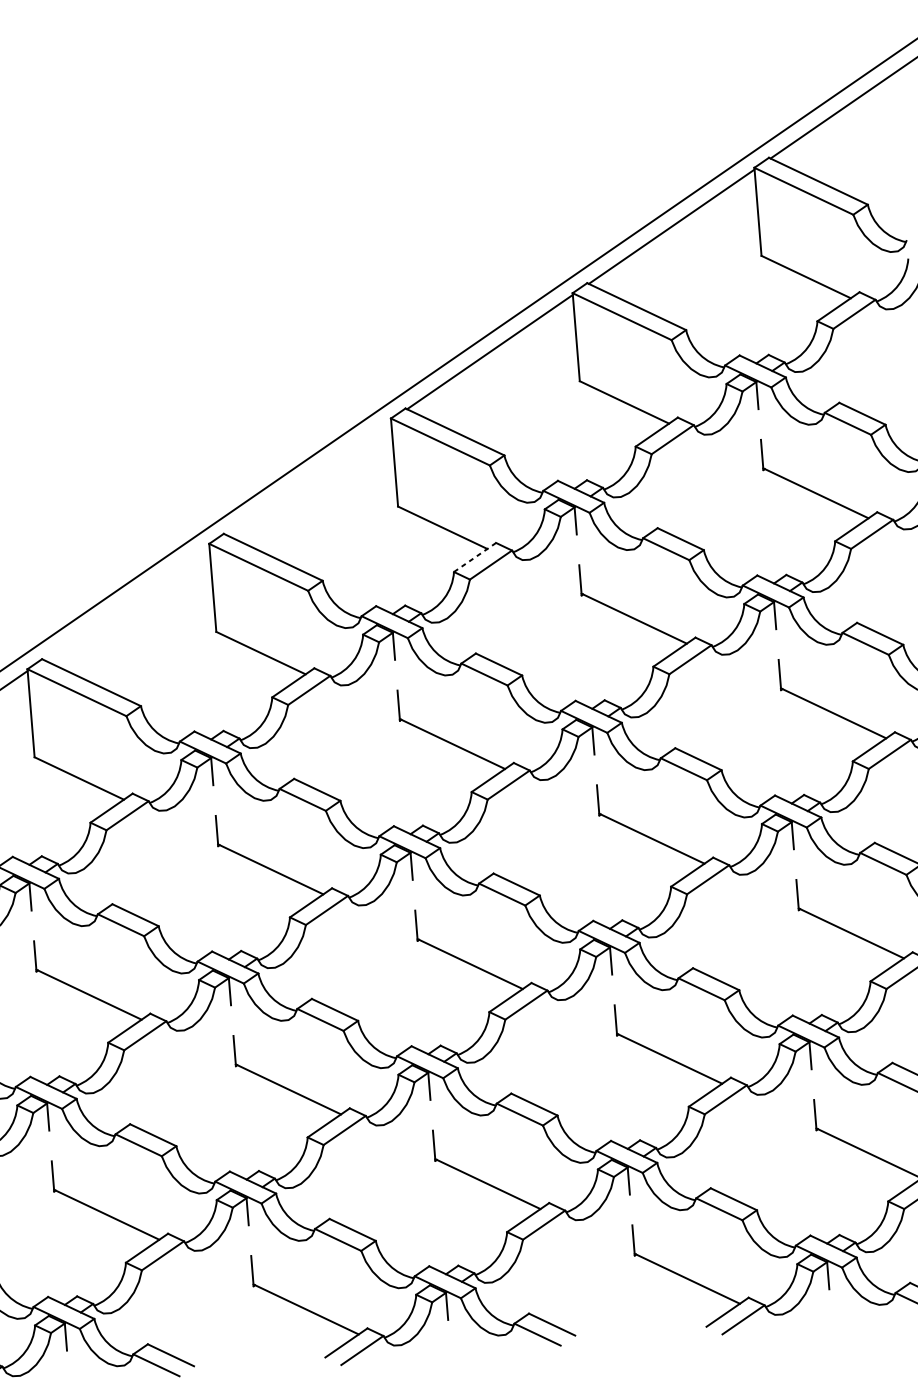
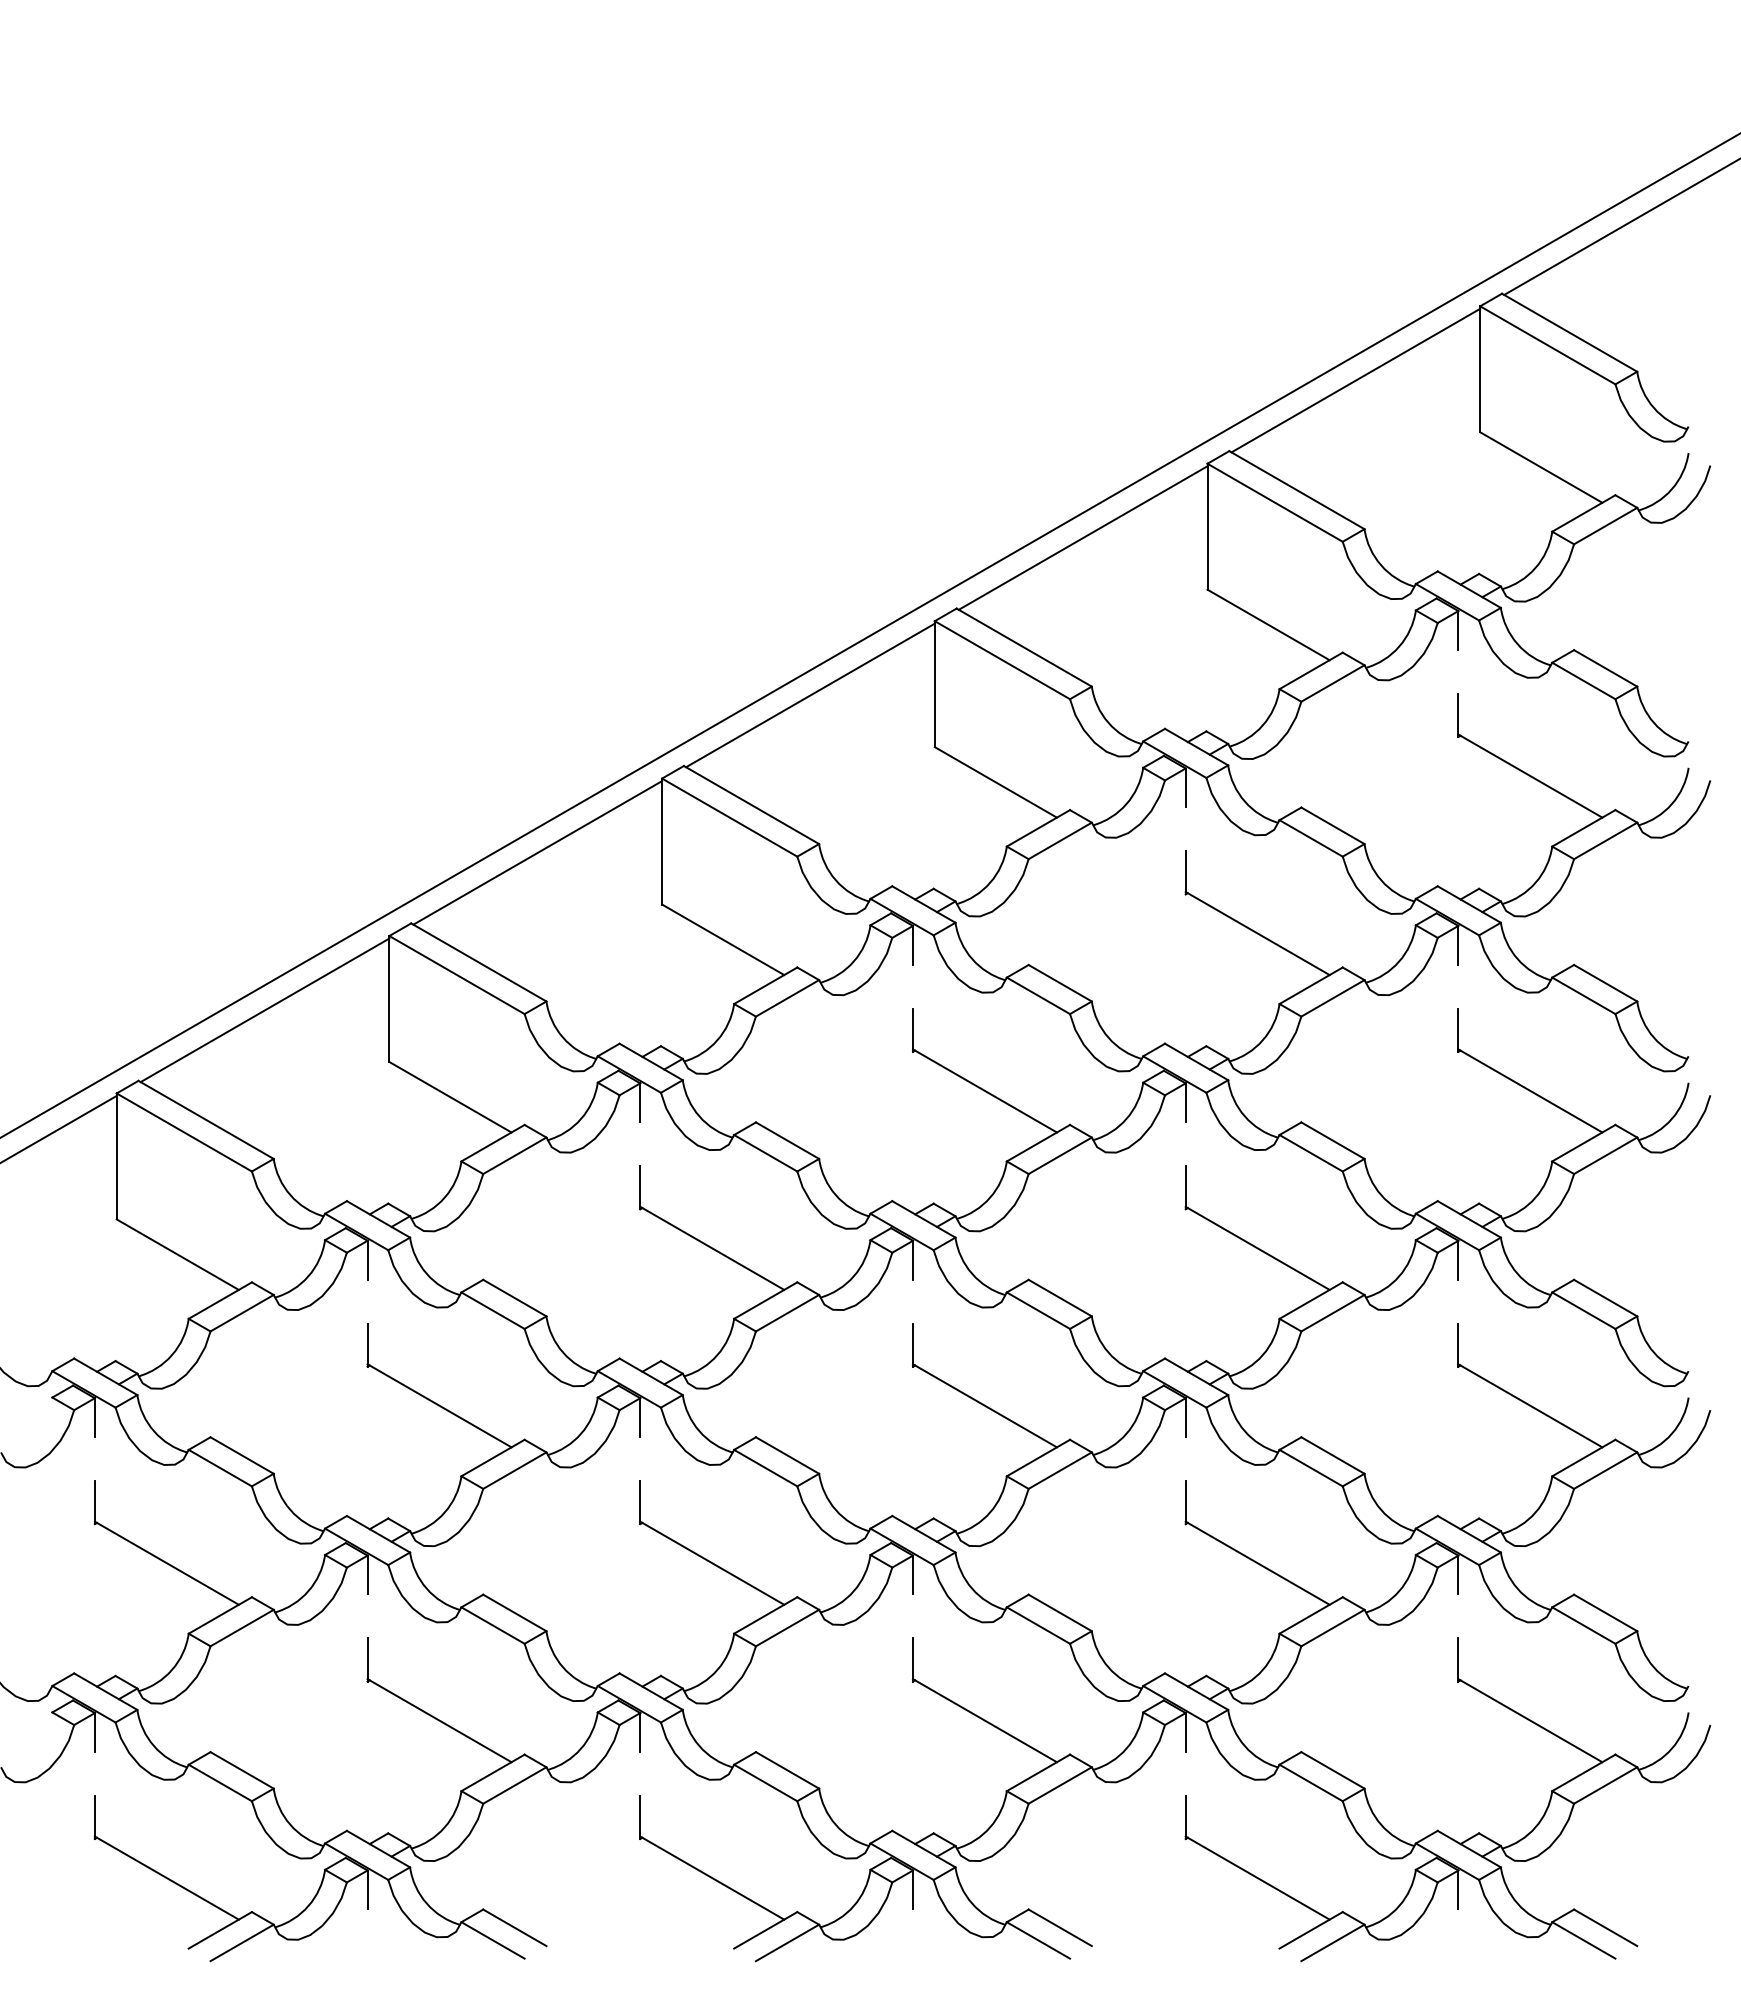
line: (308, 477) -> (810, 695), added
line: (475, 557) -> (1038, 828), dashed -> solid
line: (126, 602) -> (537, 852), added

